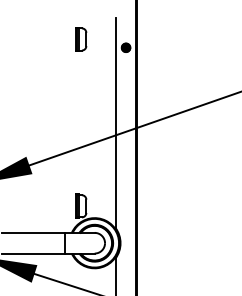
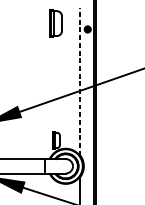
part: (81, 39) -> (56, 23), size x1.6
line: (115, 122) -> (80, 81), solid -> dashed

